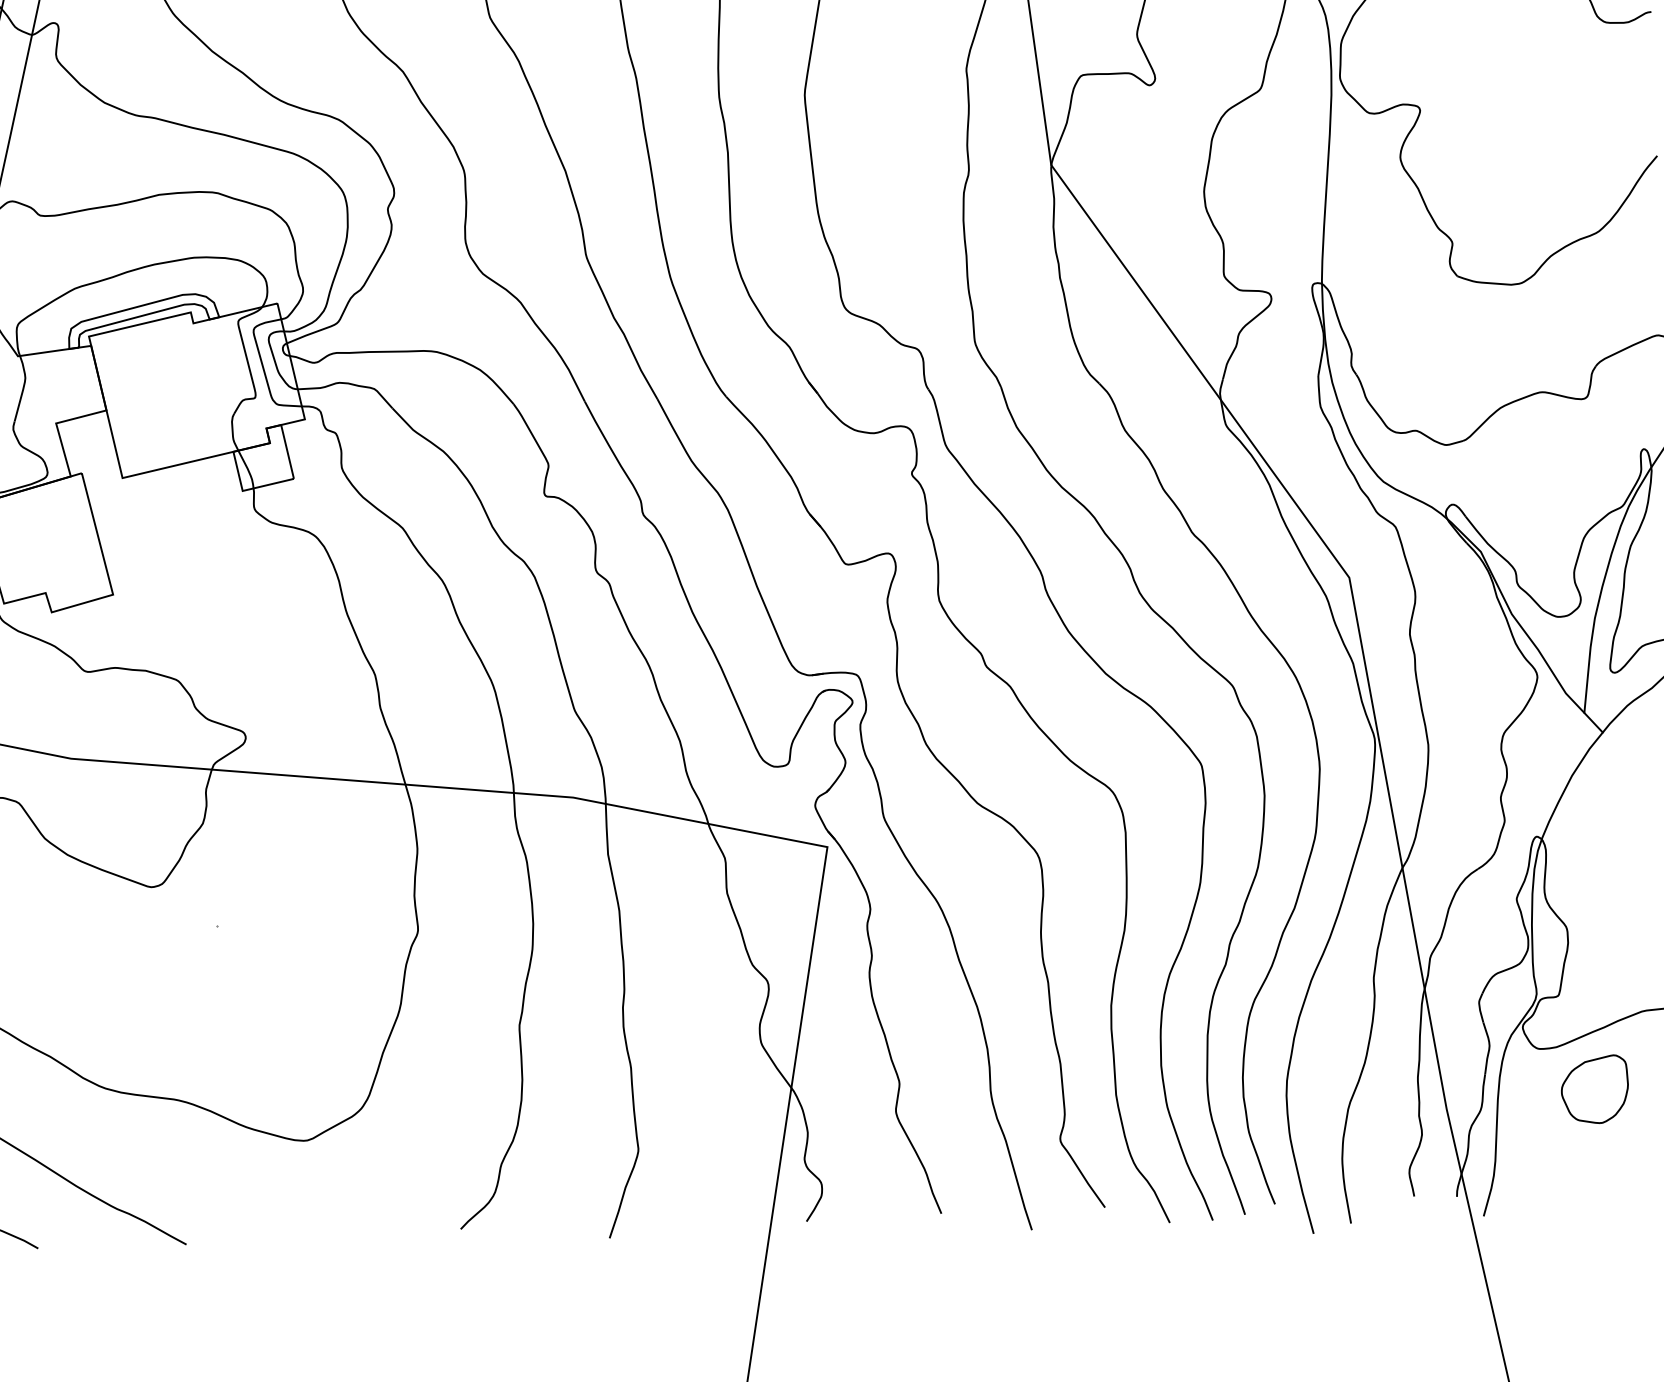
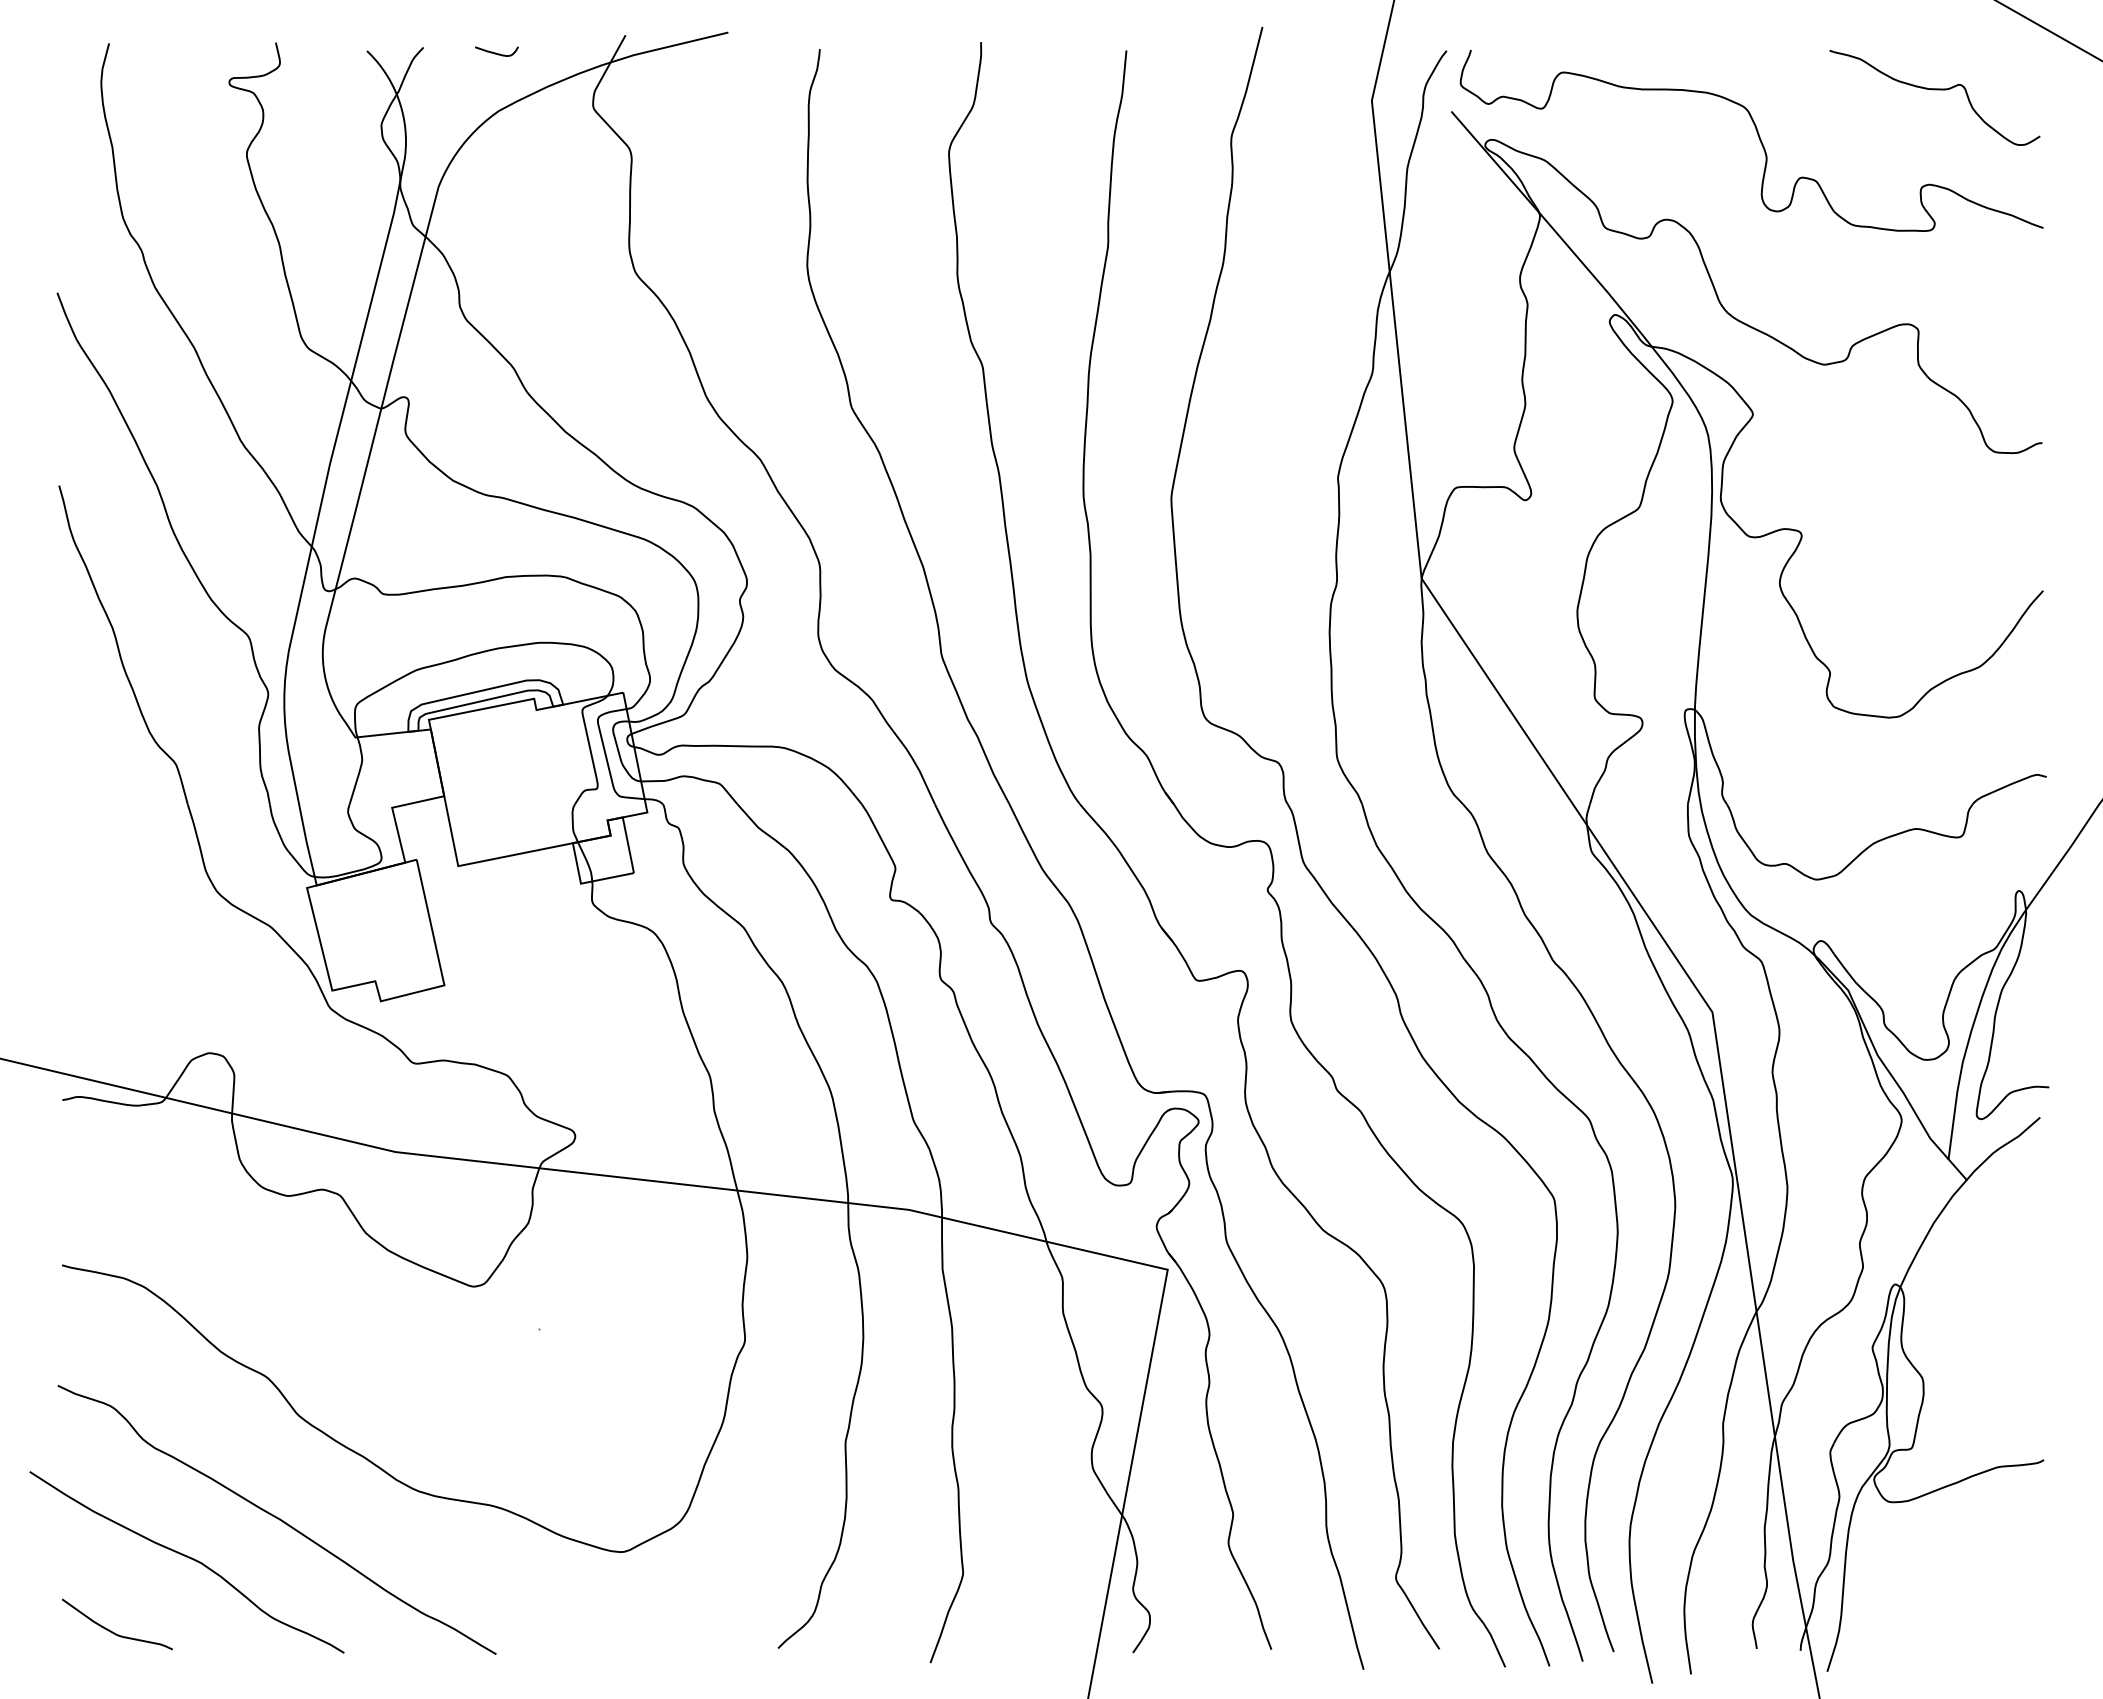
part: (1594, 1089) -> (1945, 1545), removed

